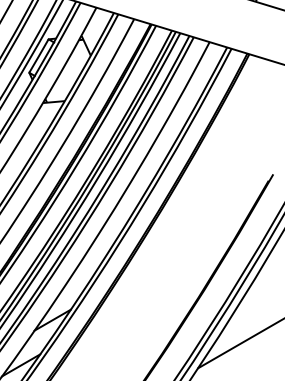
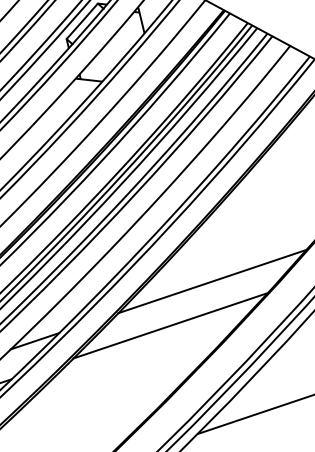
line: (185, 243) -> (212, 281), added
line: (158, 285) -> (170, 325), added

